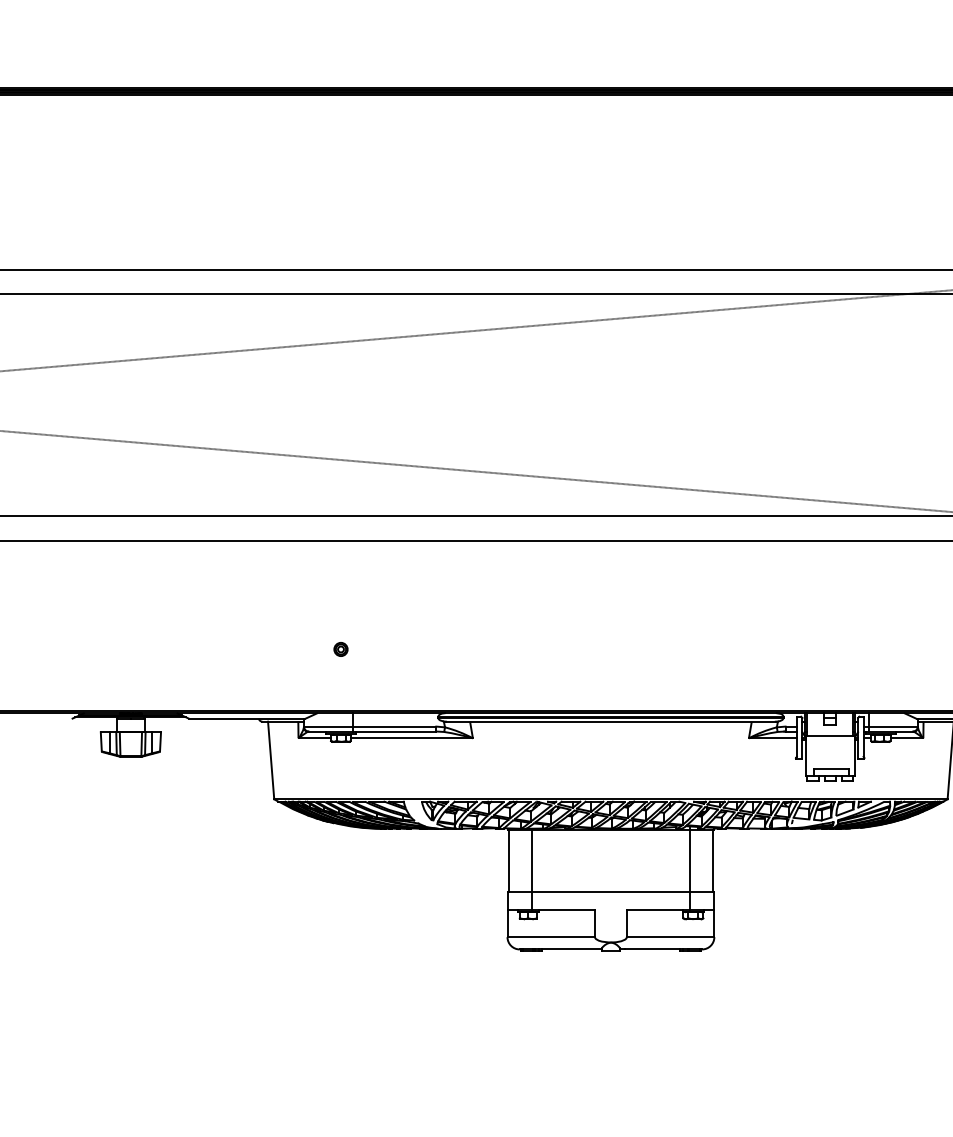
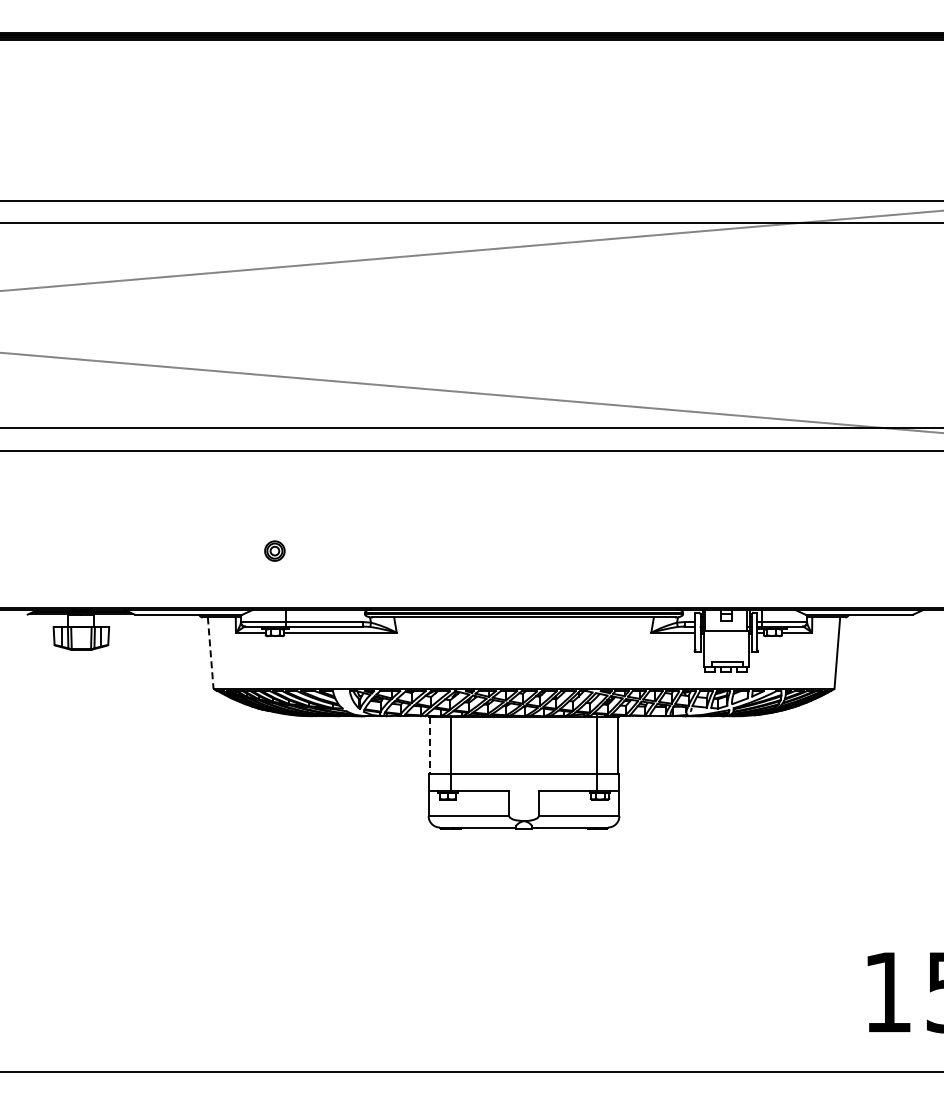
part: (341, 649) -> (275, 550), size x1.6
line: (270, 760) -> (210, 653), solid -> dashed
line: (508, 861) -> (429, 746), solid -> dashed

